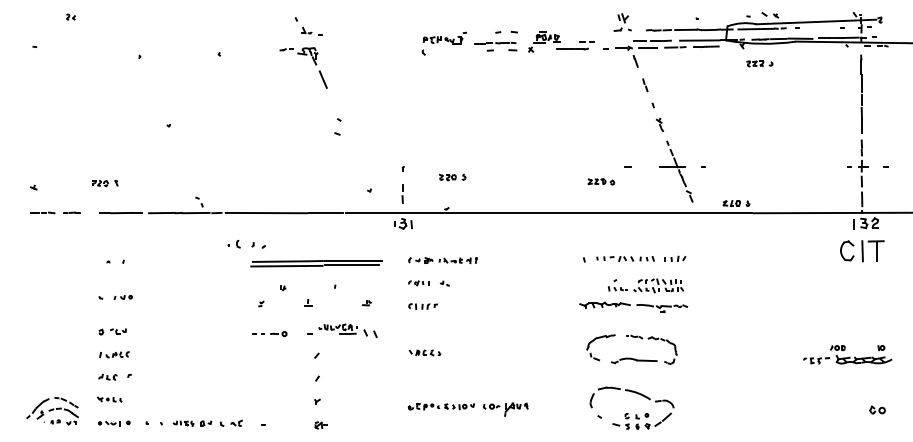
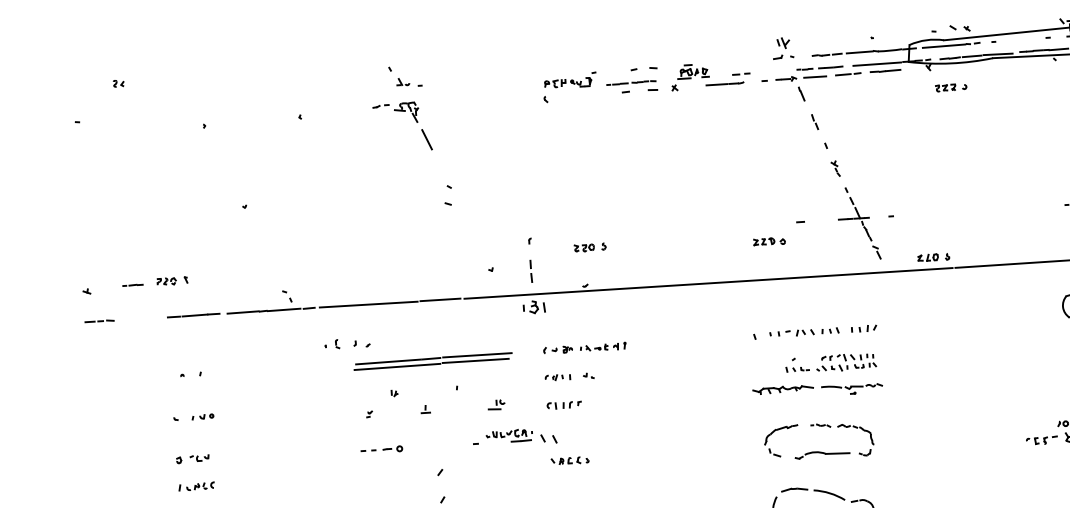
line: (71, 212) -> (132, 284), moved
part: (367, 303) -> (497, 405), size x1.6
part: (342, 330) -> (514, 437), moved

